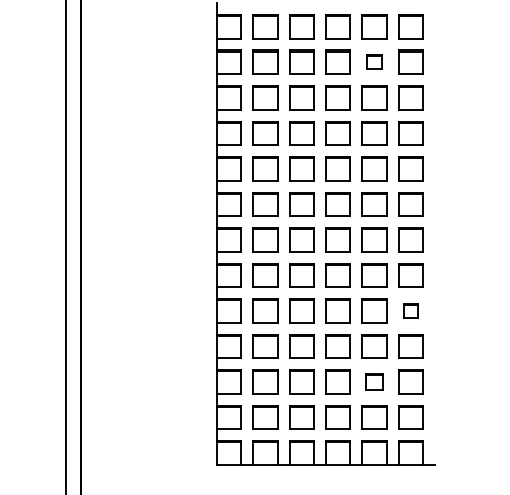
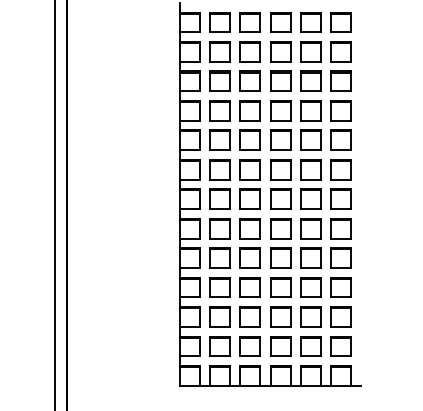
part: (374, 61) -> (310, 51), size x1.67
part: (410, 310) -> (340, 257), size x1.67
part: (374, 381) -> (310, 316), size x1.43

